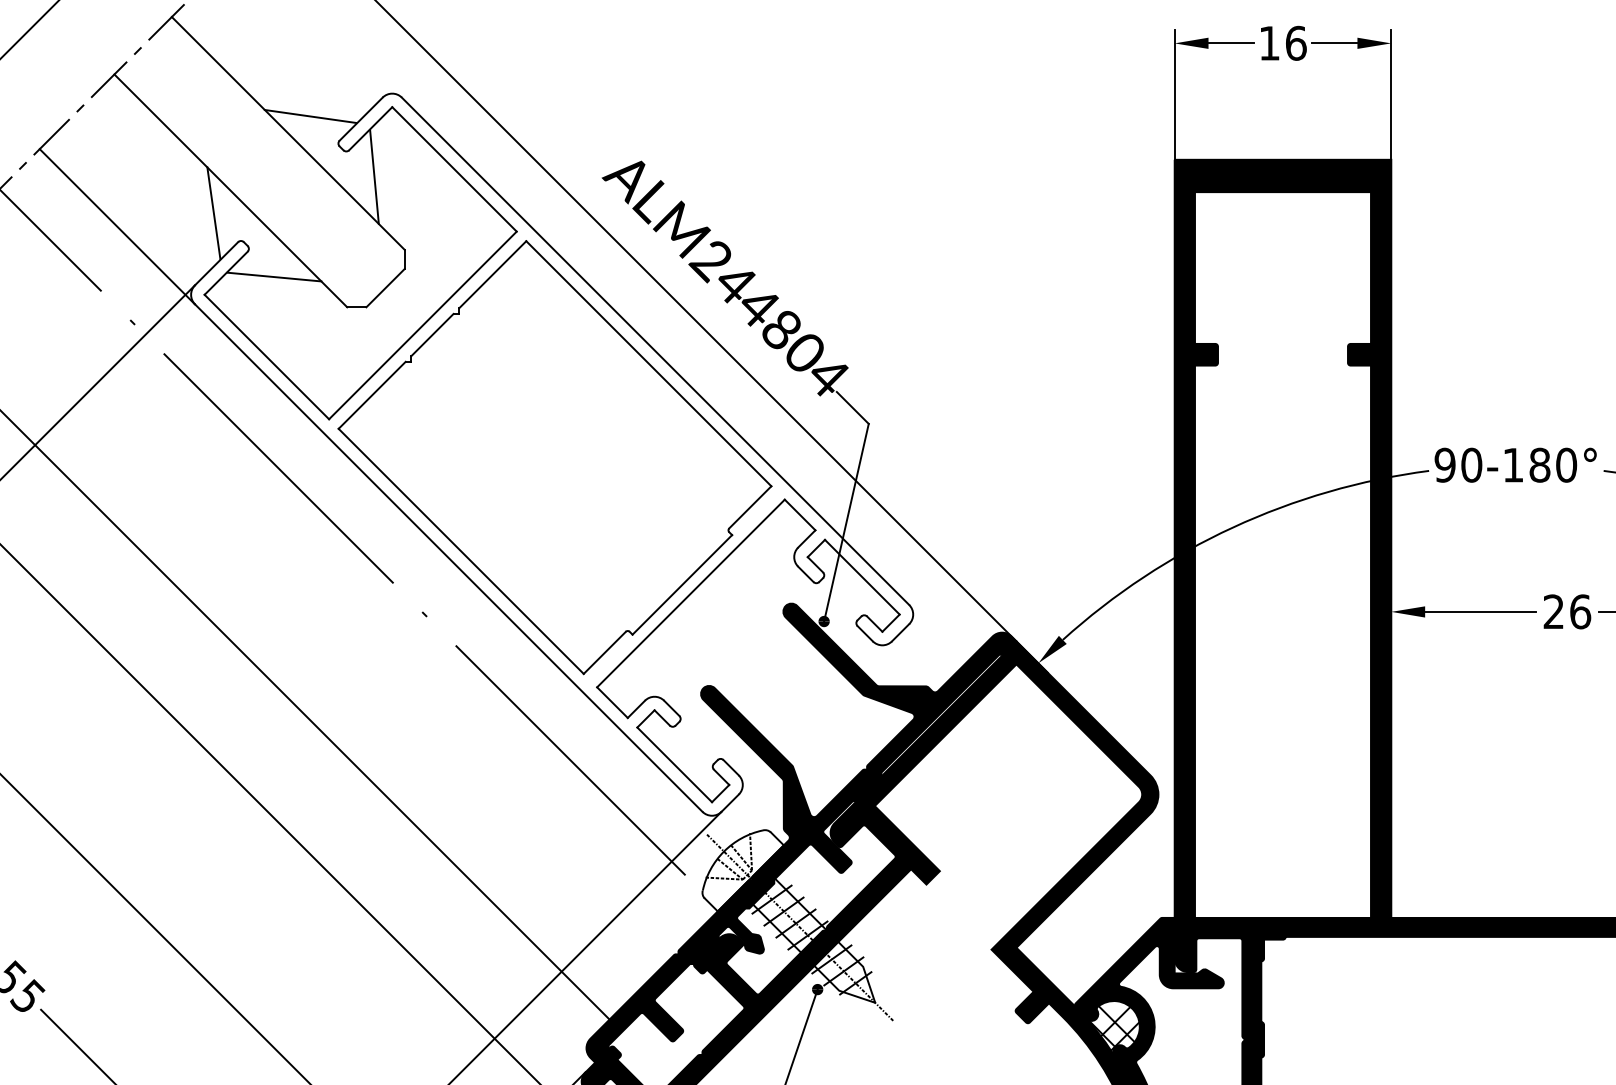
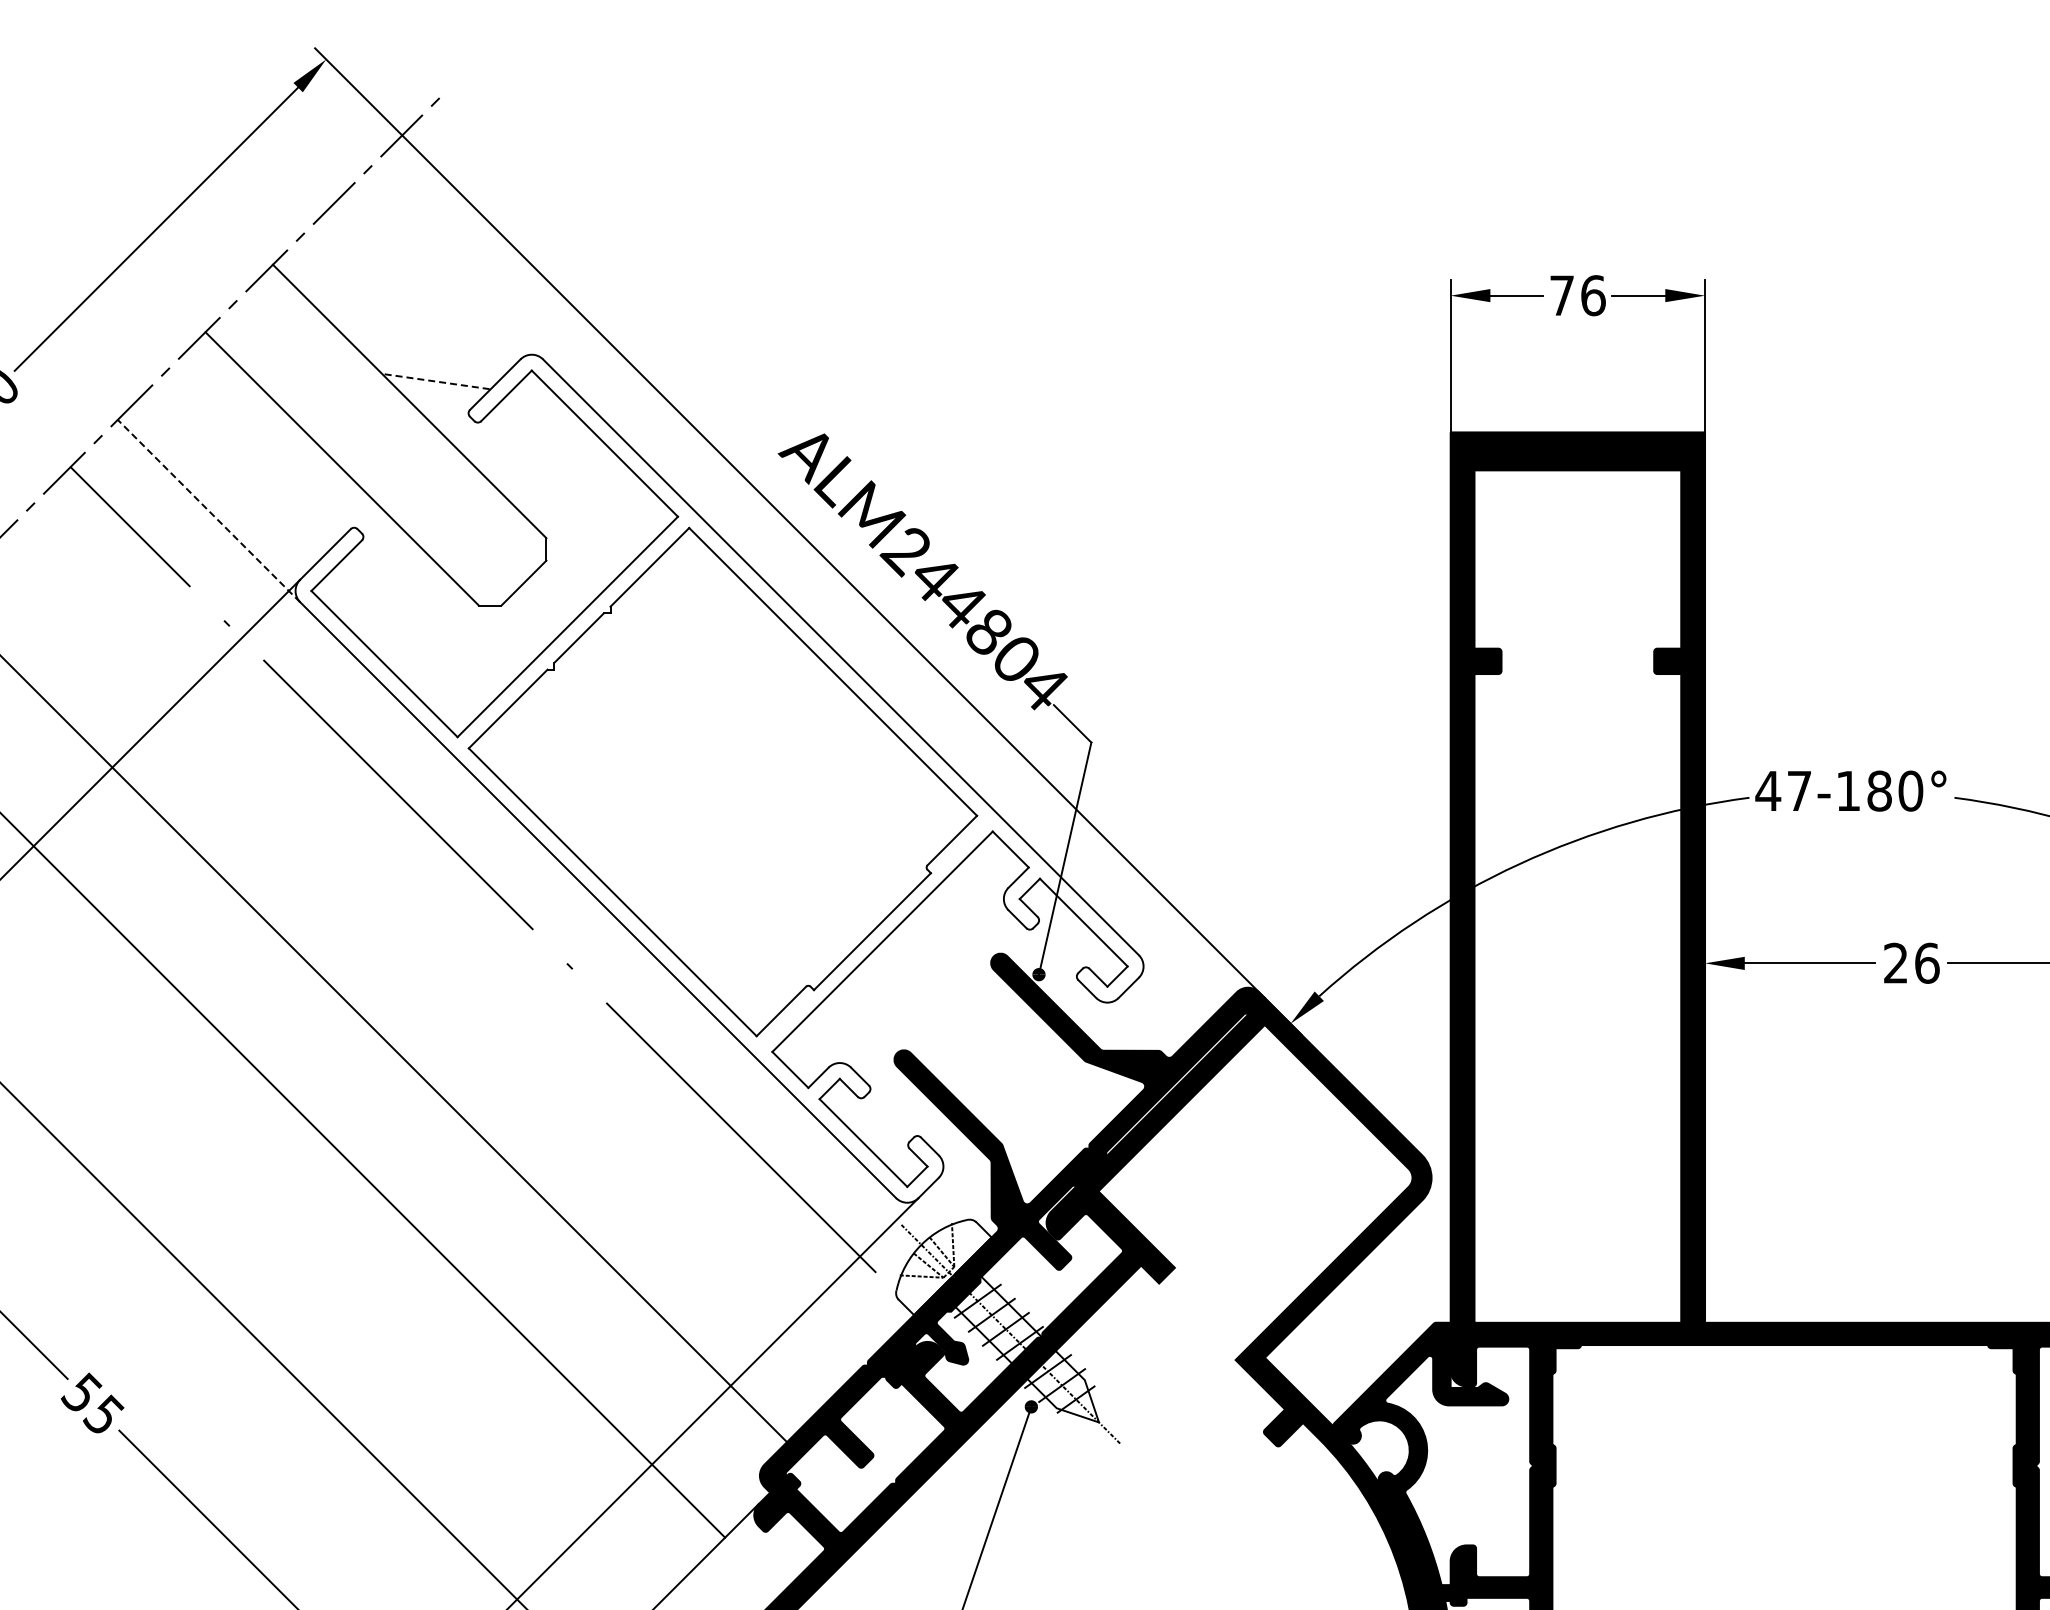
text: (1269, 43) -> (1561, 295), 16 -> 76
line: (310, 116) -> (435, 381), solid -> dashed
line: (374, 176) -> (510, 452), removed
line: (213, 212) -> (321, 494), removed
line: (116, 227) -> (208, 511), solid -> dashed
line: (274, 277) -> (393, 570), removed
text: (1458, 464) -> (1783, 790), 90-180° -> 47-180°
hatch: (1114, 1029) -> (1379, 1453), removed

